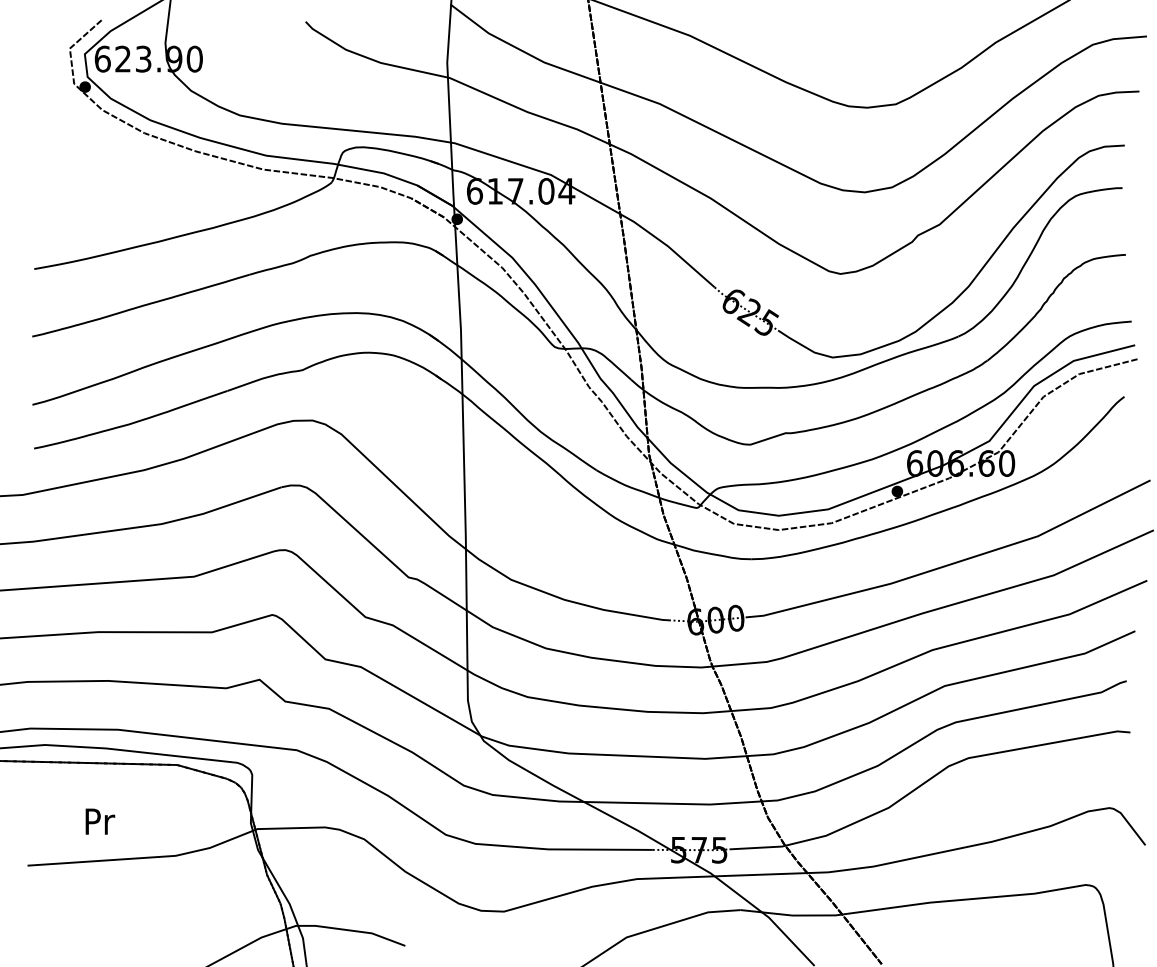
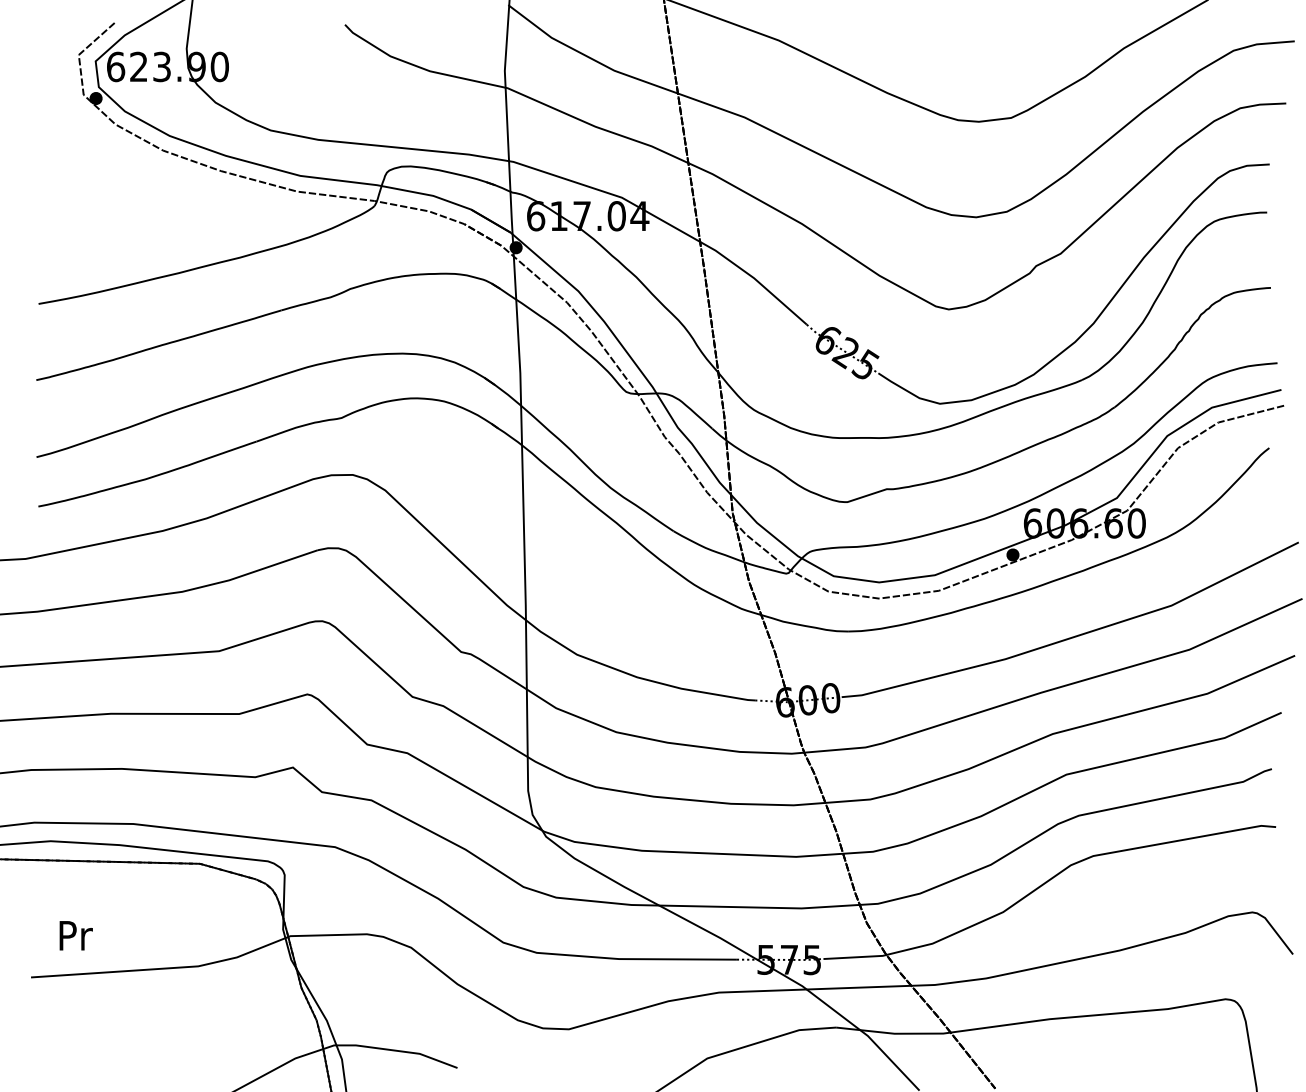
text: (99, 821) -> (75, 935), moved

